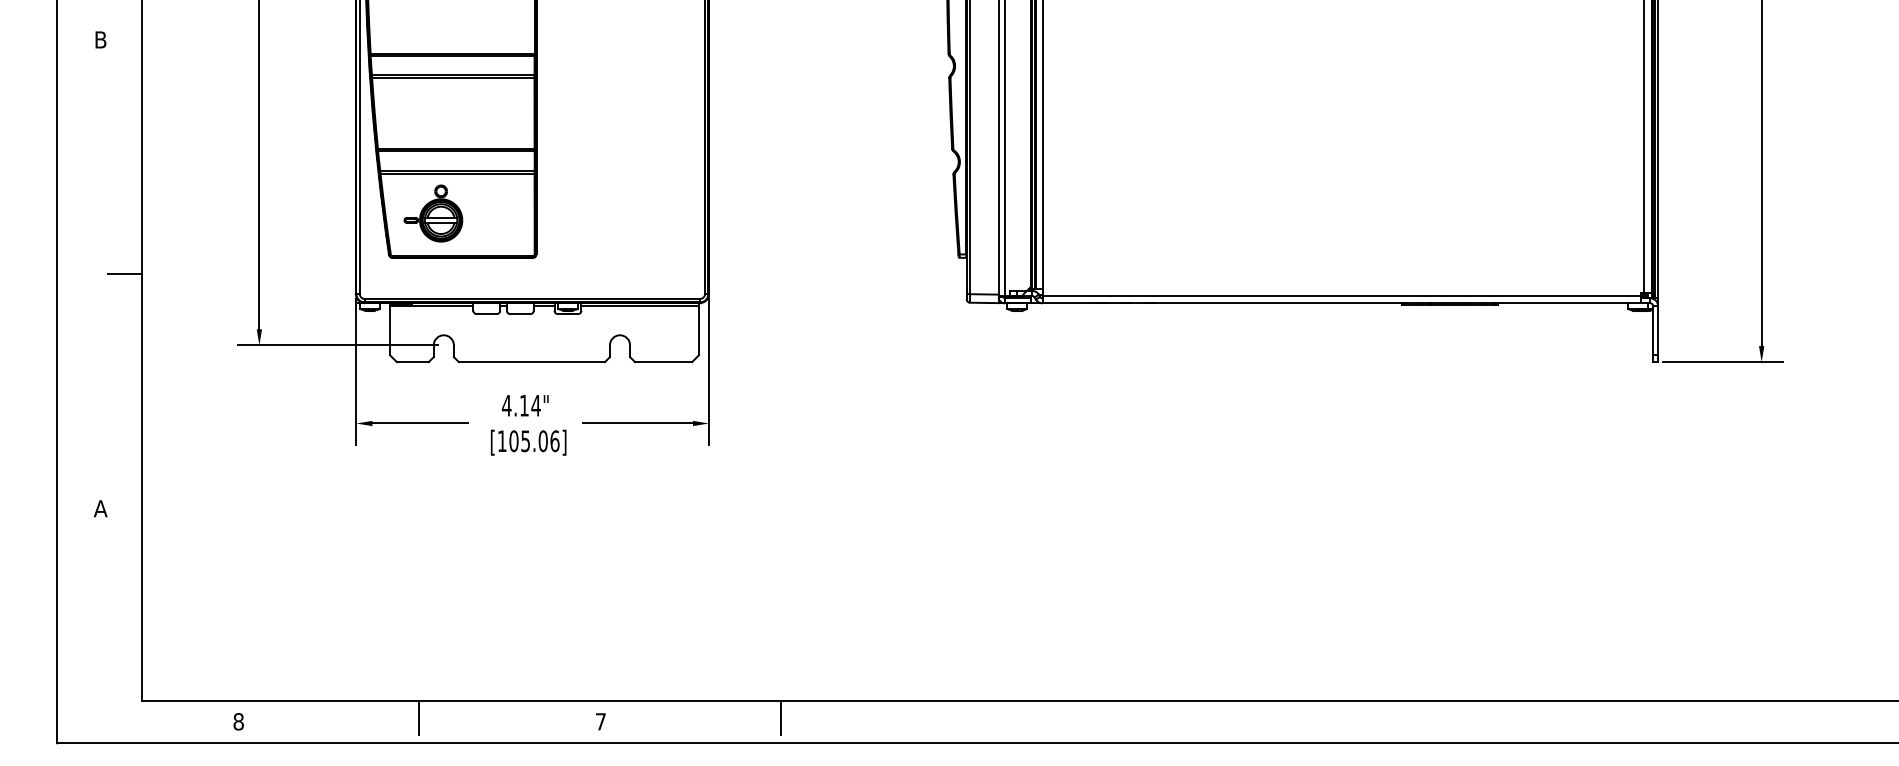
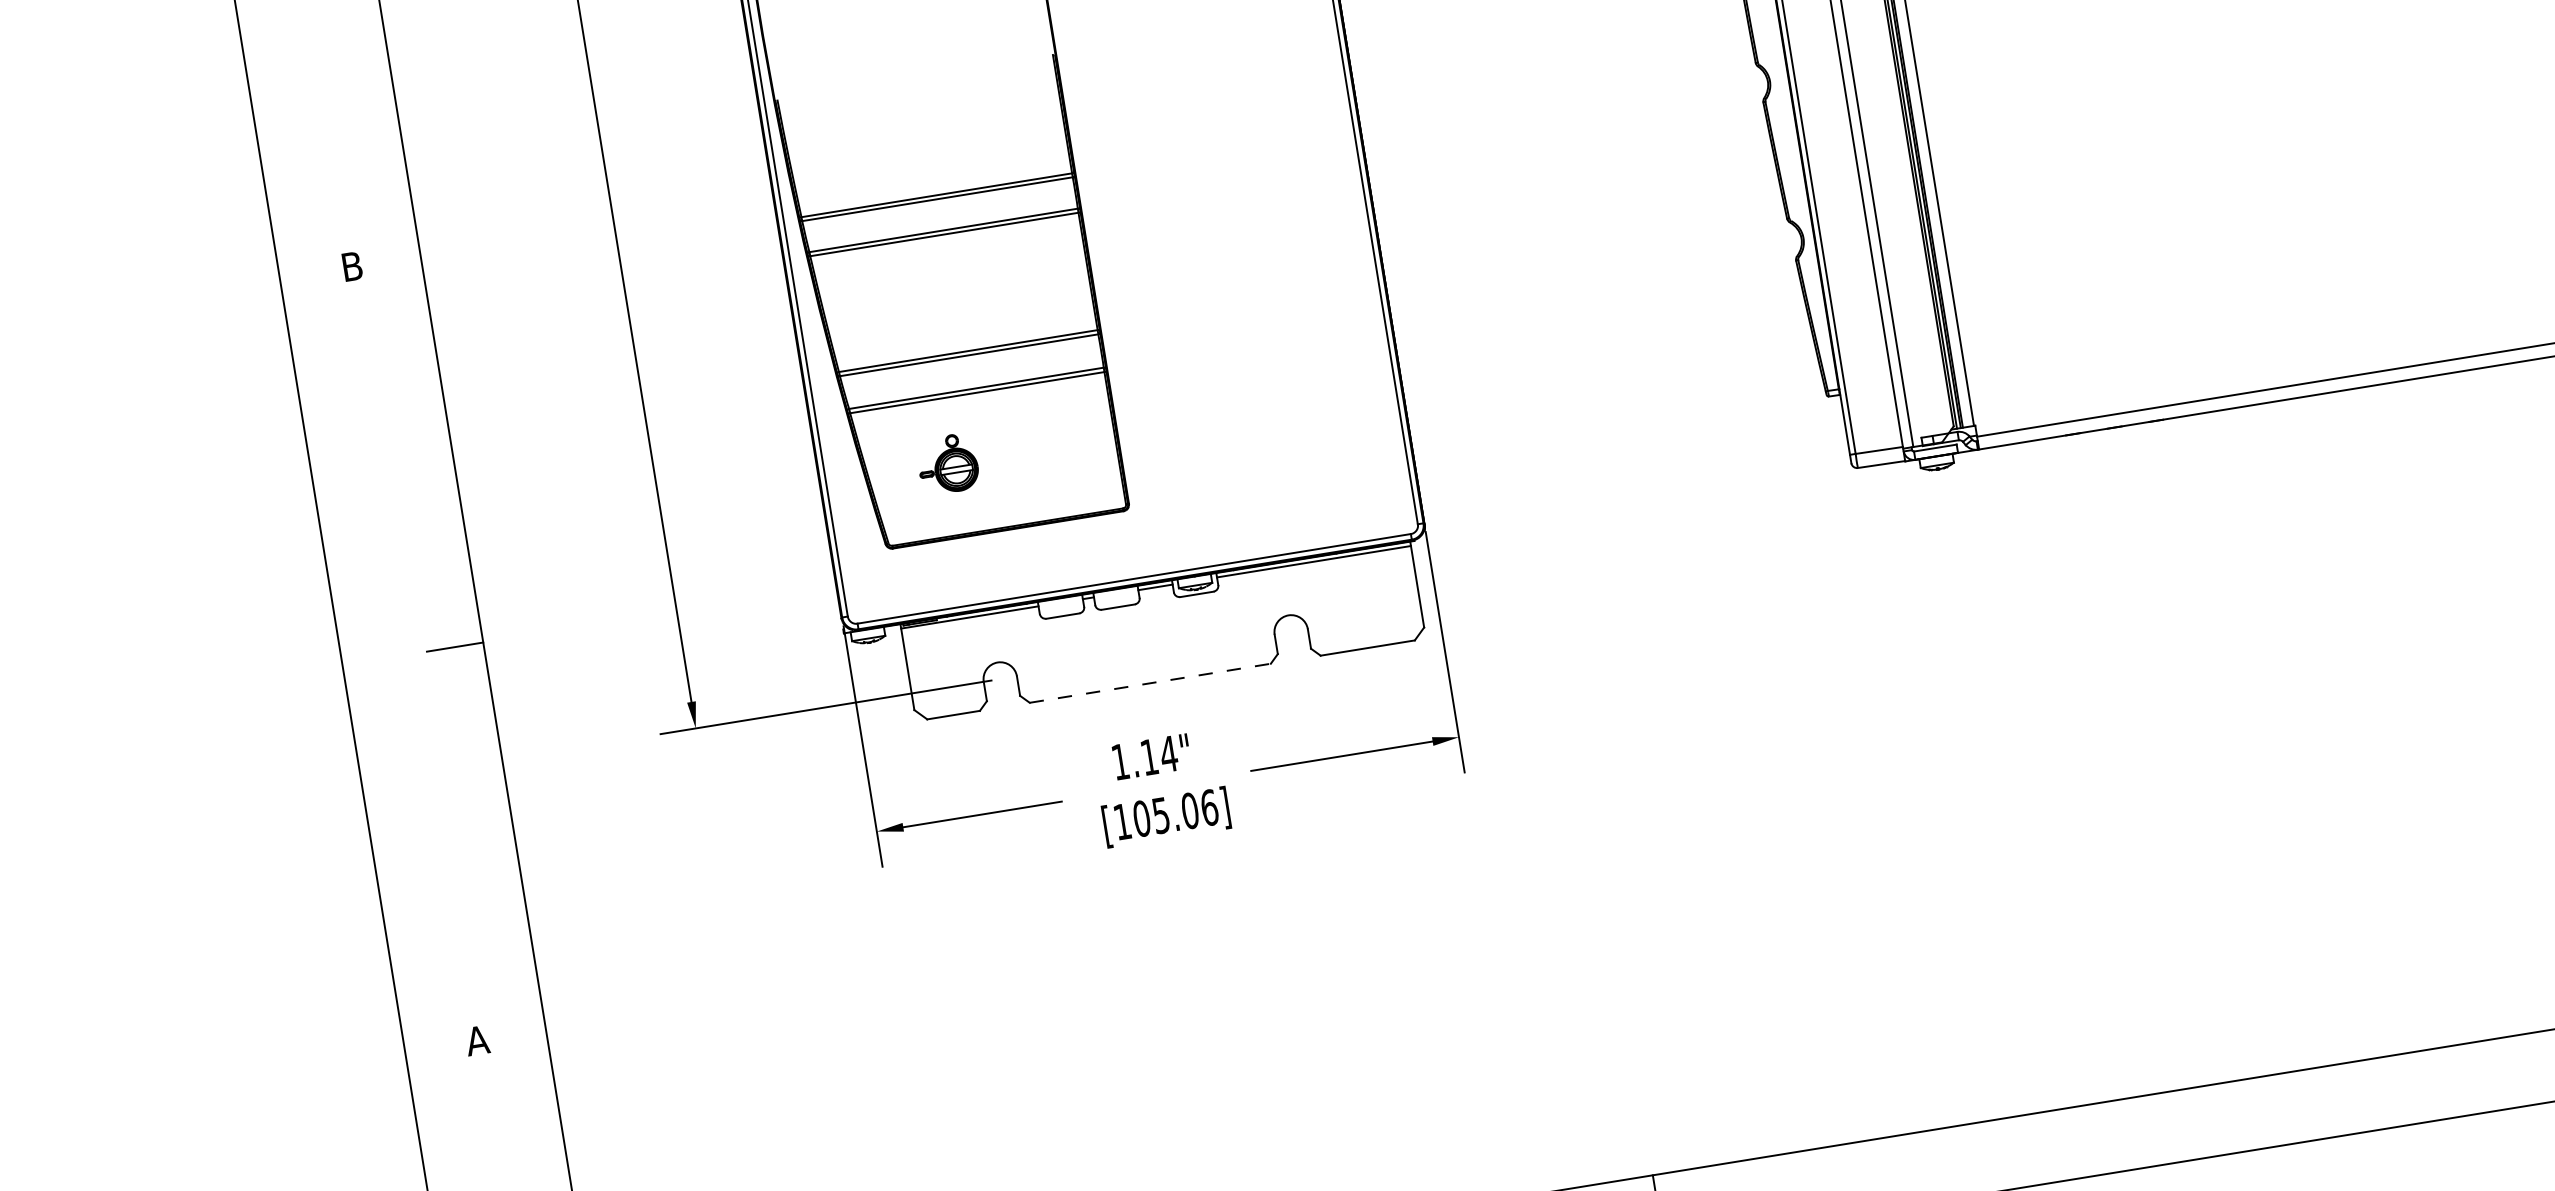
part: (433, 213) -> (948, 464), size x0.6
line: (532, 362) -> (1151, 683), solid -> dashed
text: (506, 405) -> (1119, 761), 4.14" -> 1.14"

